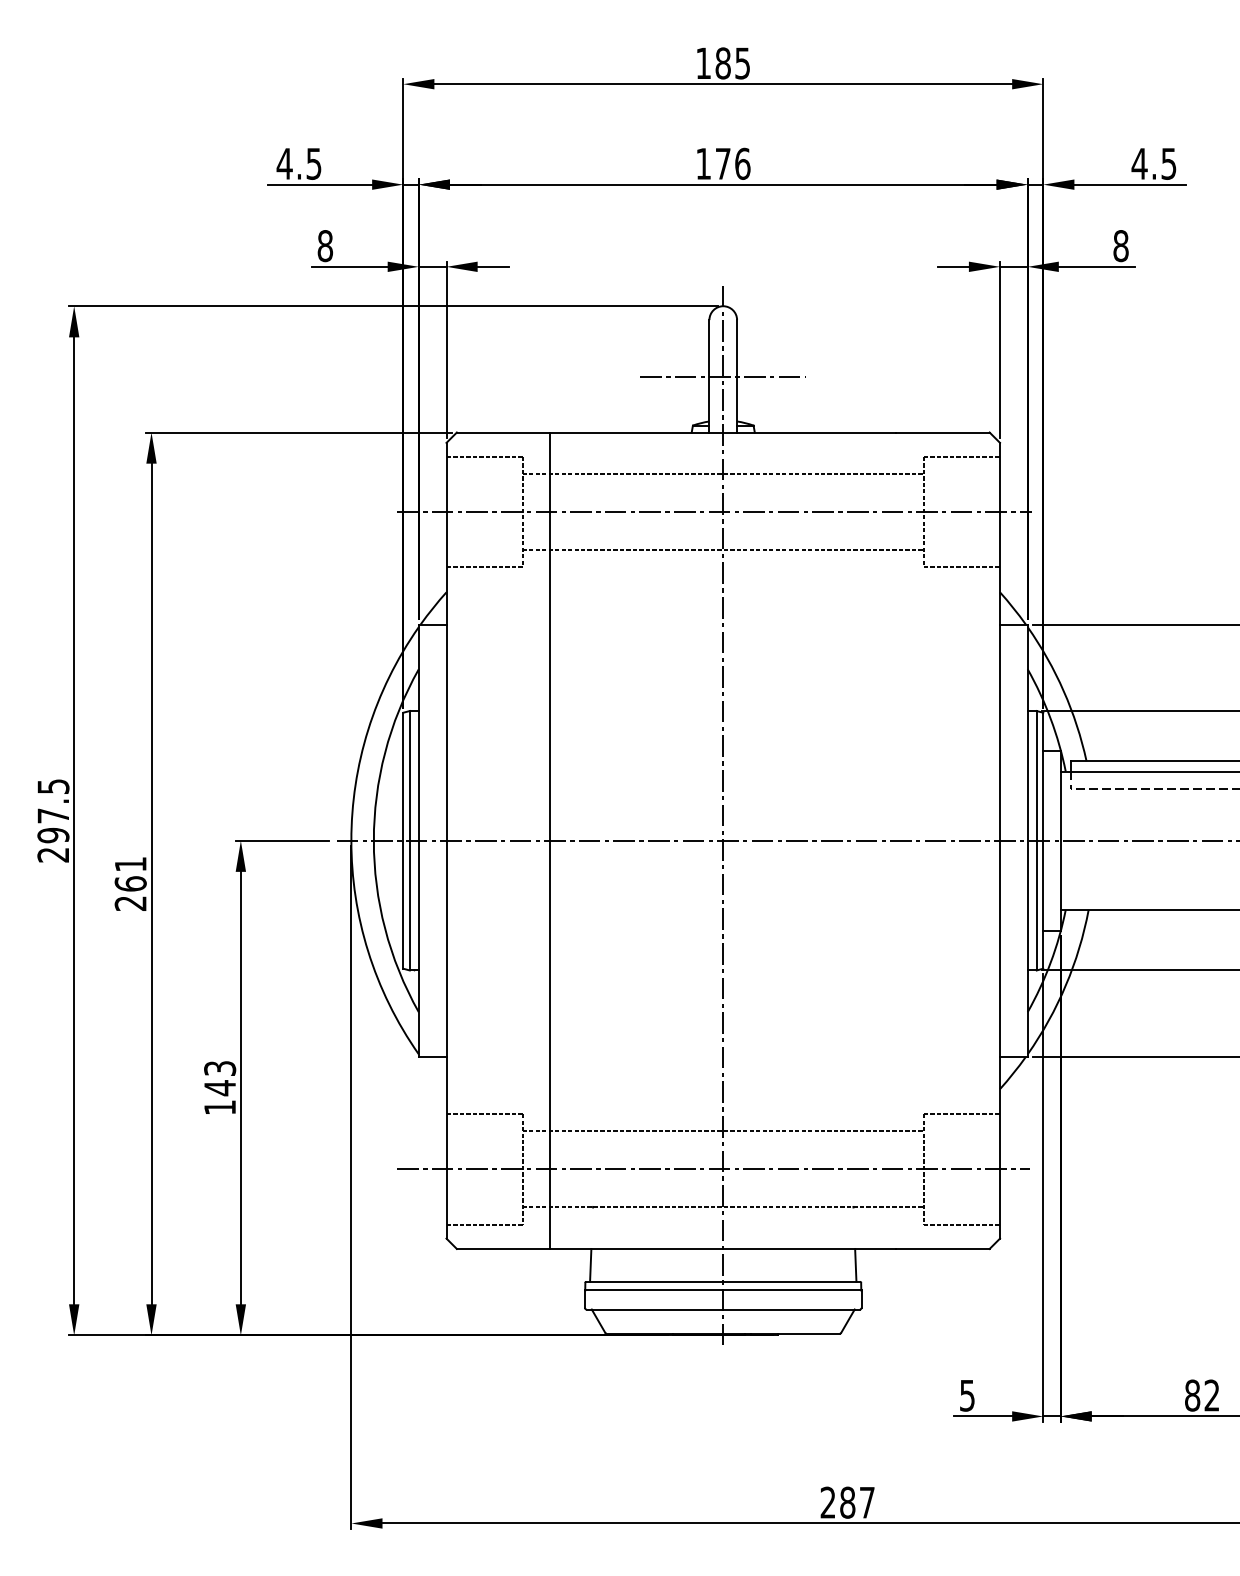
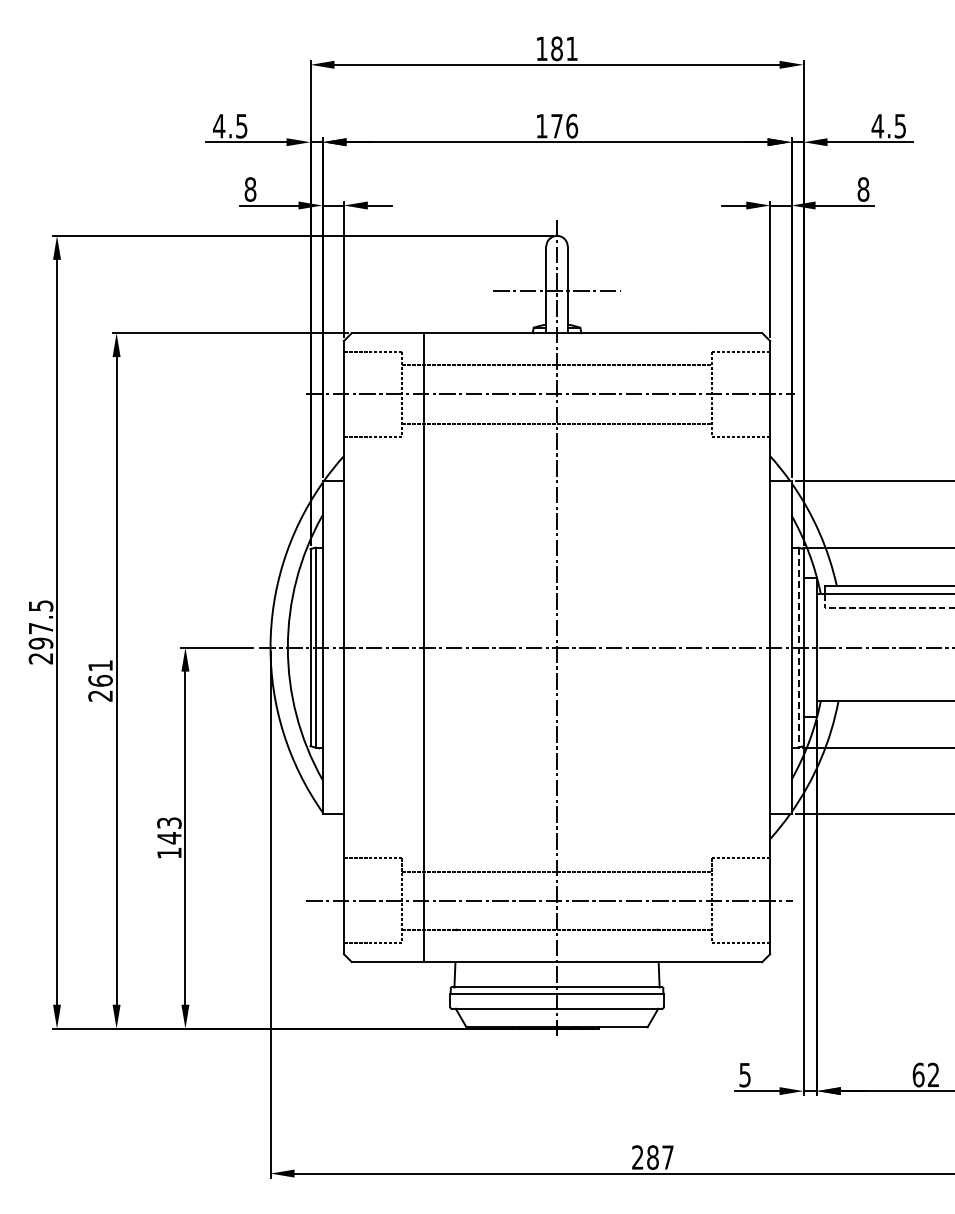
text: (742, 63) -> (571, 48), 185 -> 181
line: (1036, 840) -> (798, 647), solid -> dashed
text: (1192, 1394) -> (918, 1074), 82 -> 62

